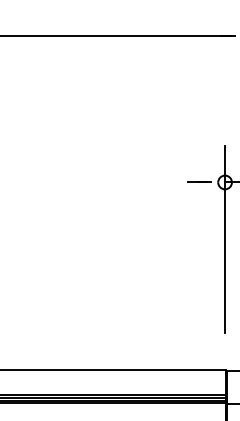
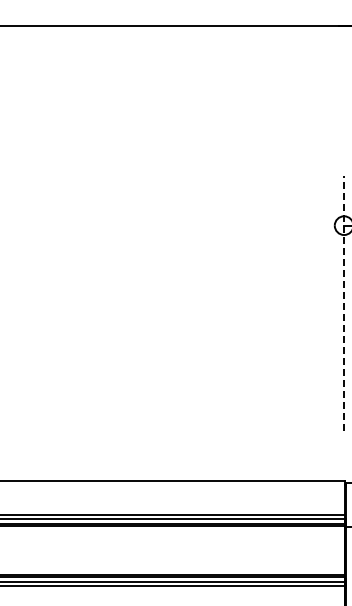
line: (199, 182) -> (309, 225), removed
line: (225, 238) -> (344, 302), solid -> dashed

